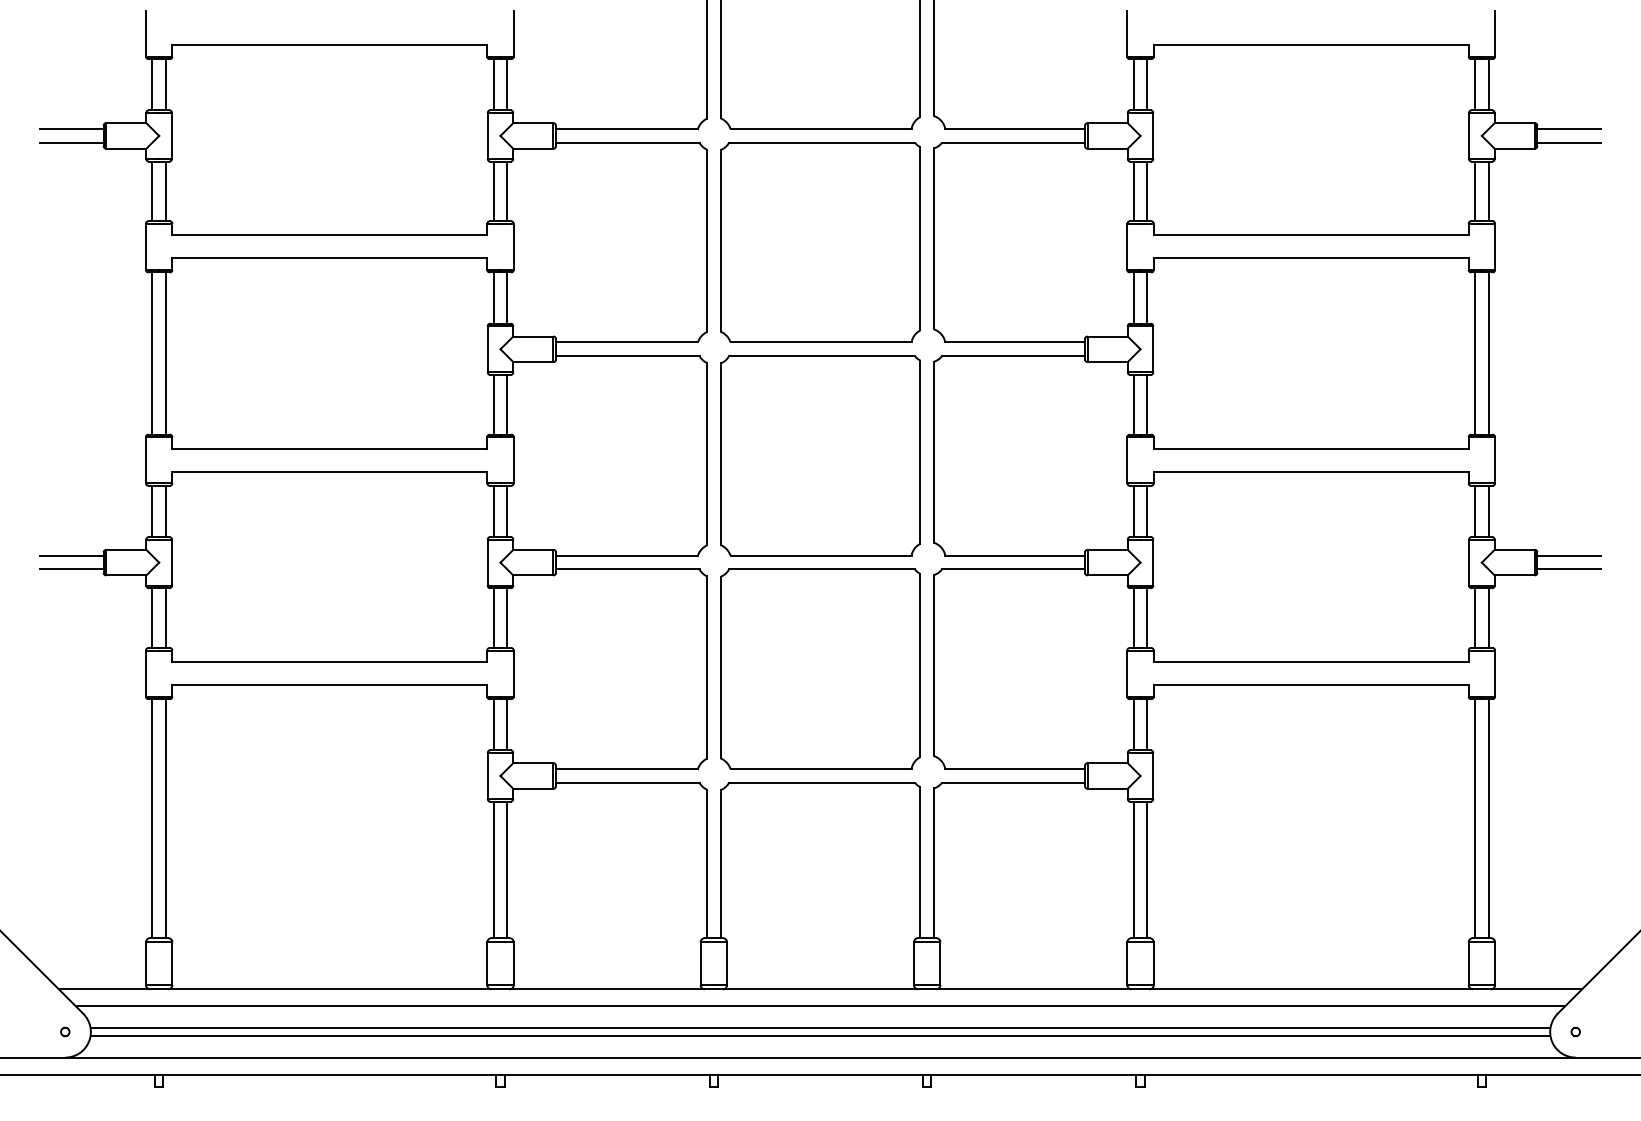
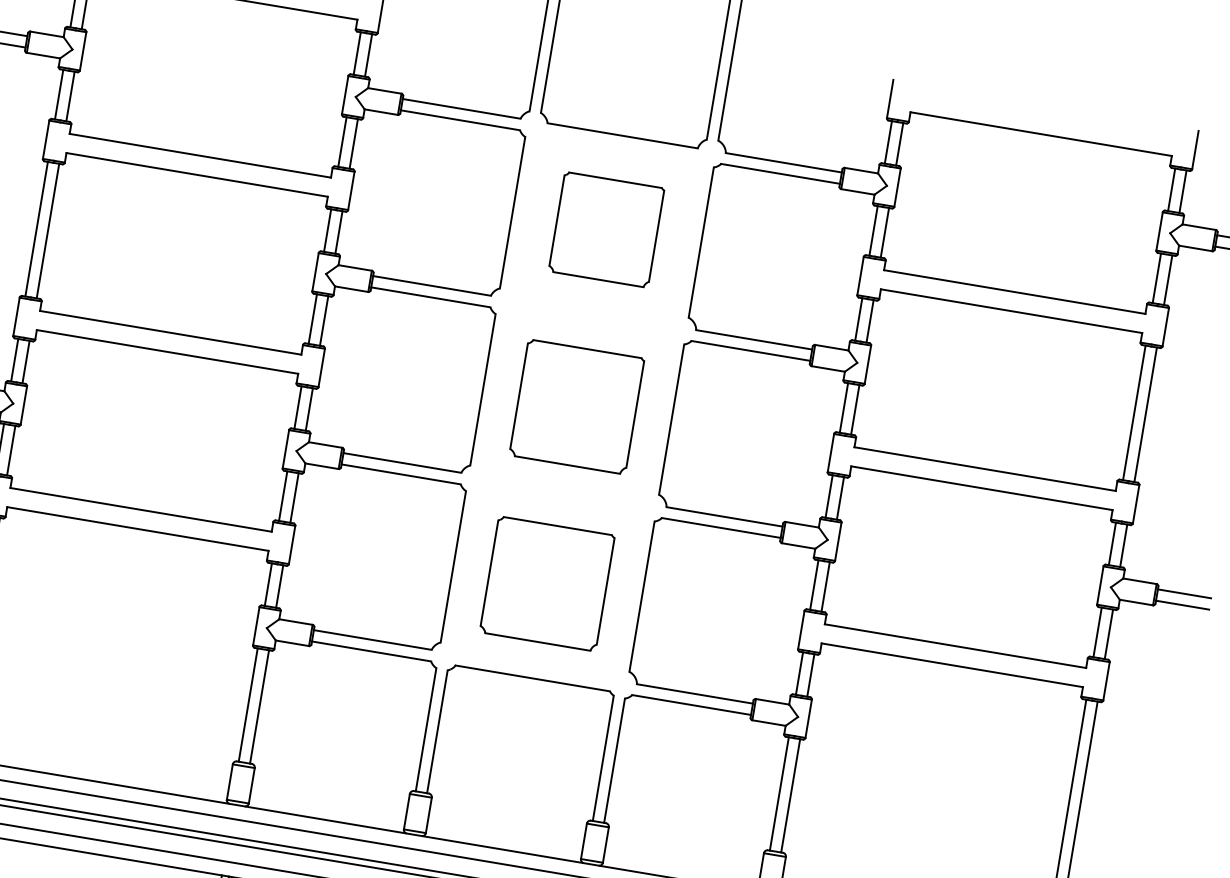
part: (820, 242) -> (606, 229), size x0.6
part: (820, 455) -> (576, 406), size x0.7
part: (820, 668) -> (547, 583), size x0.7

